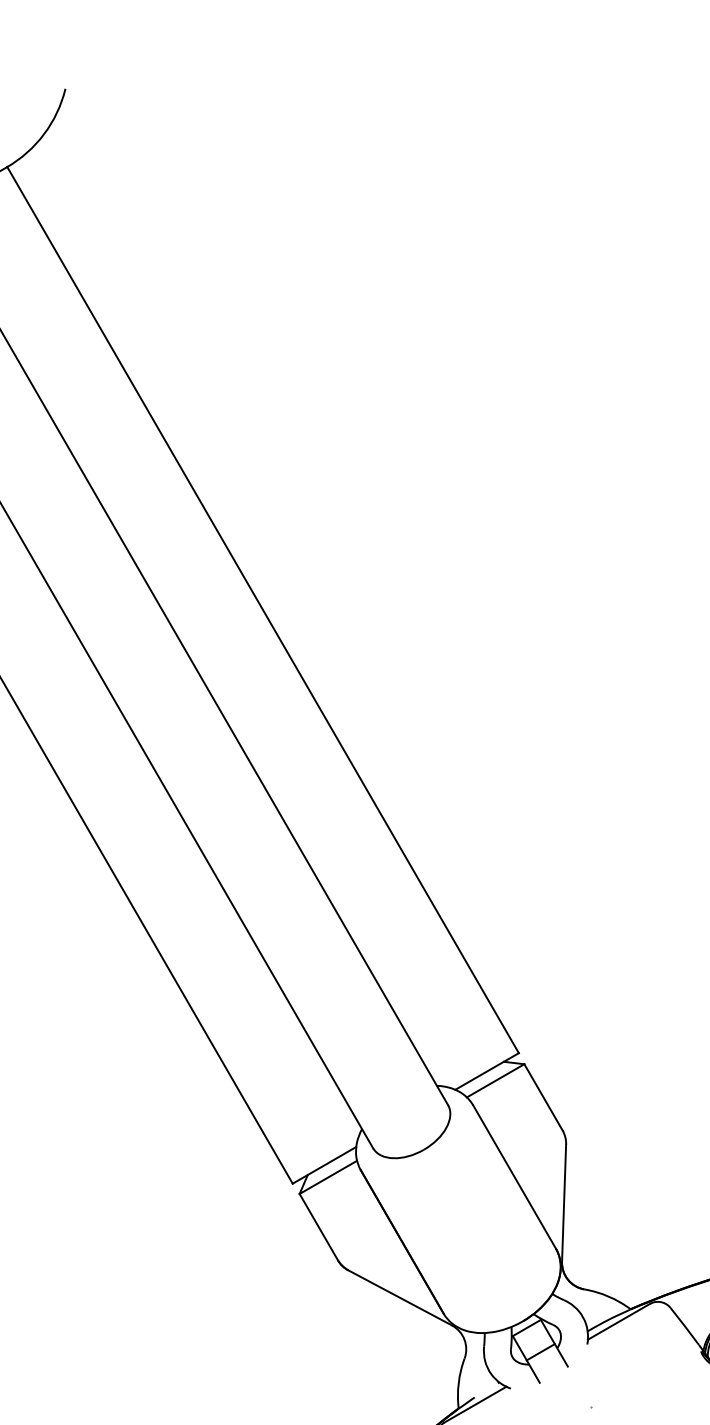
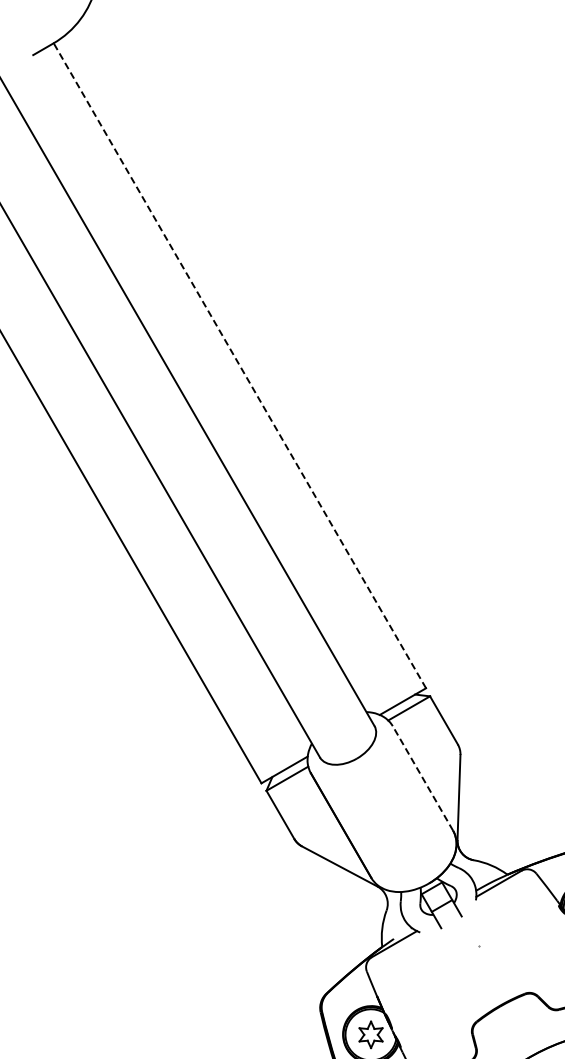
line: (262, 609) -> (239, 365), solid -> dashed
line: (513, 1177) -> (422, 778), solid -> dashed

